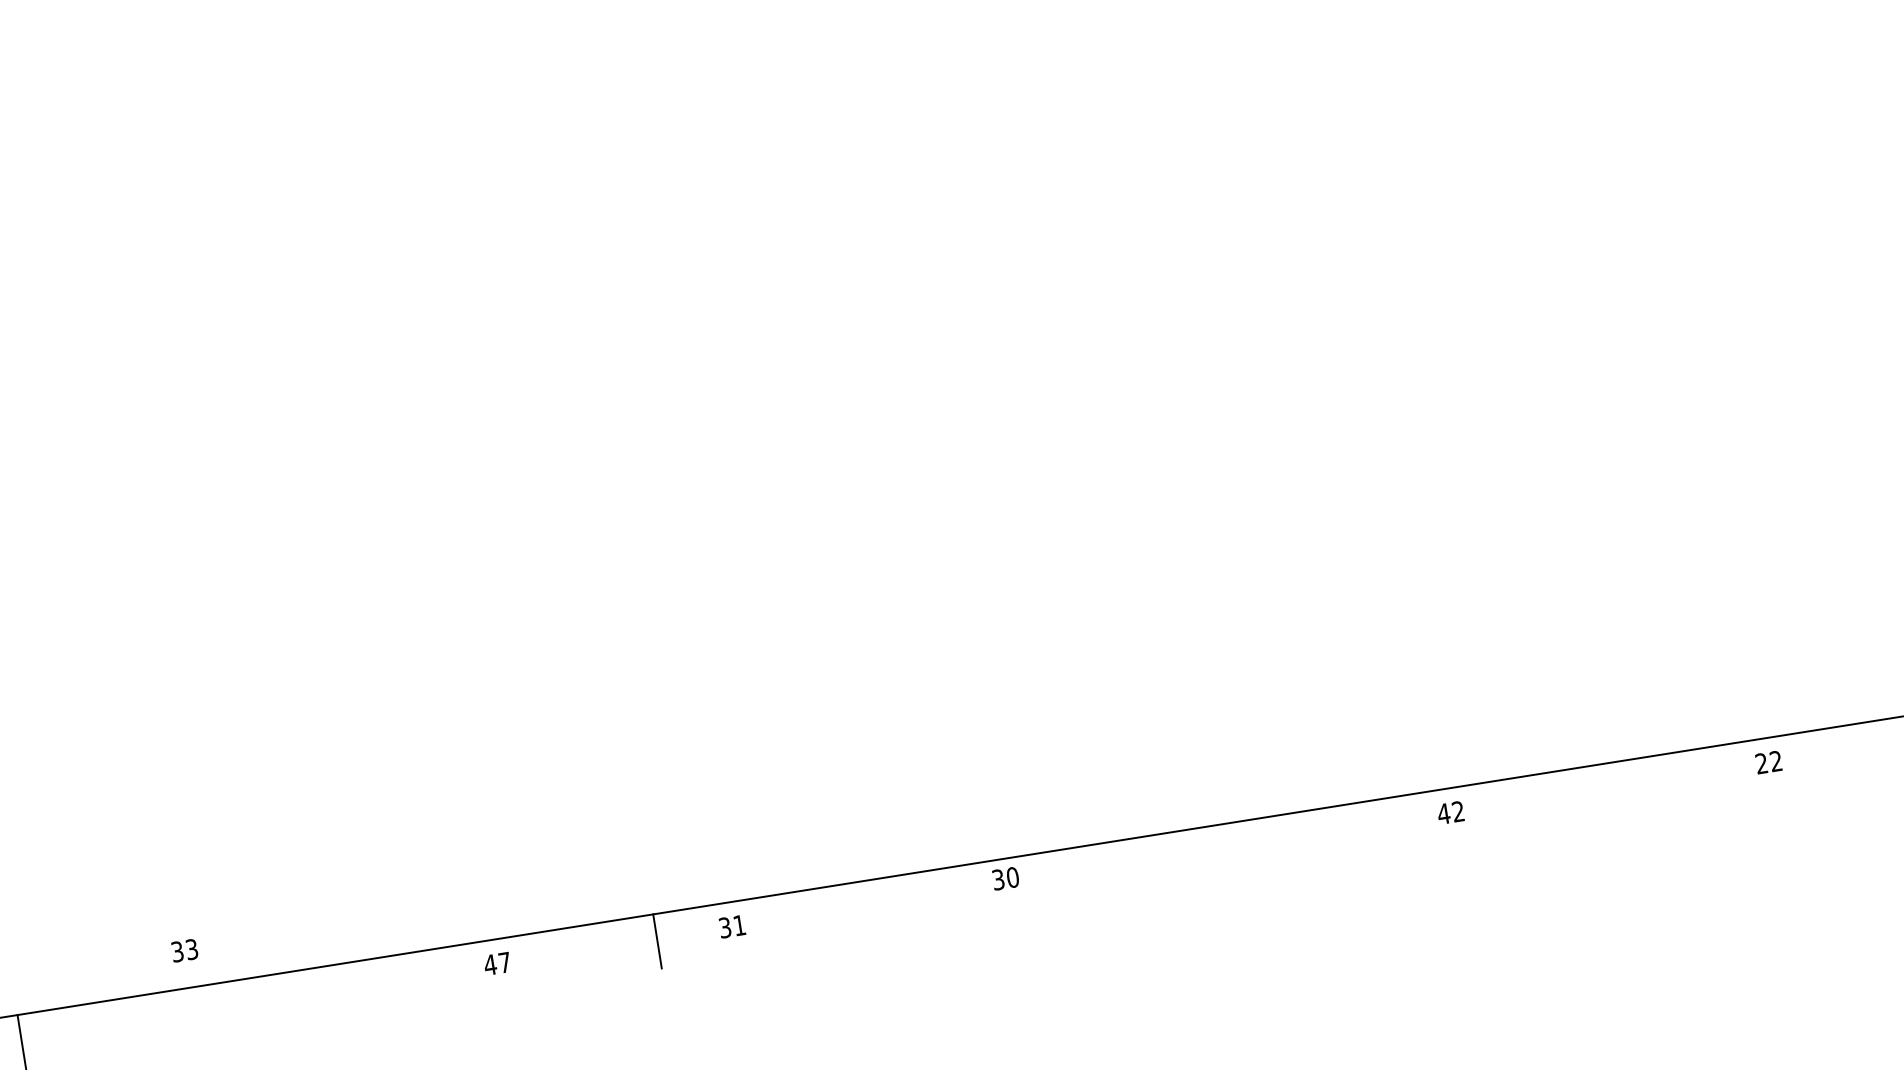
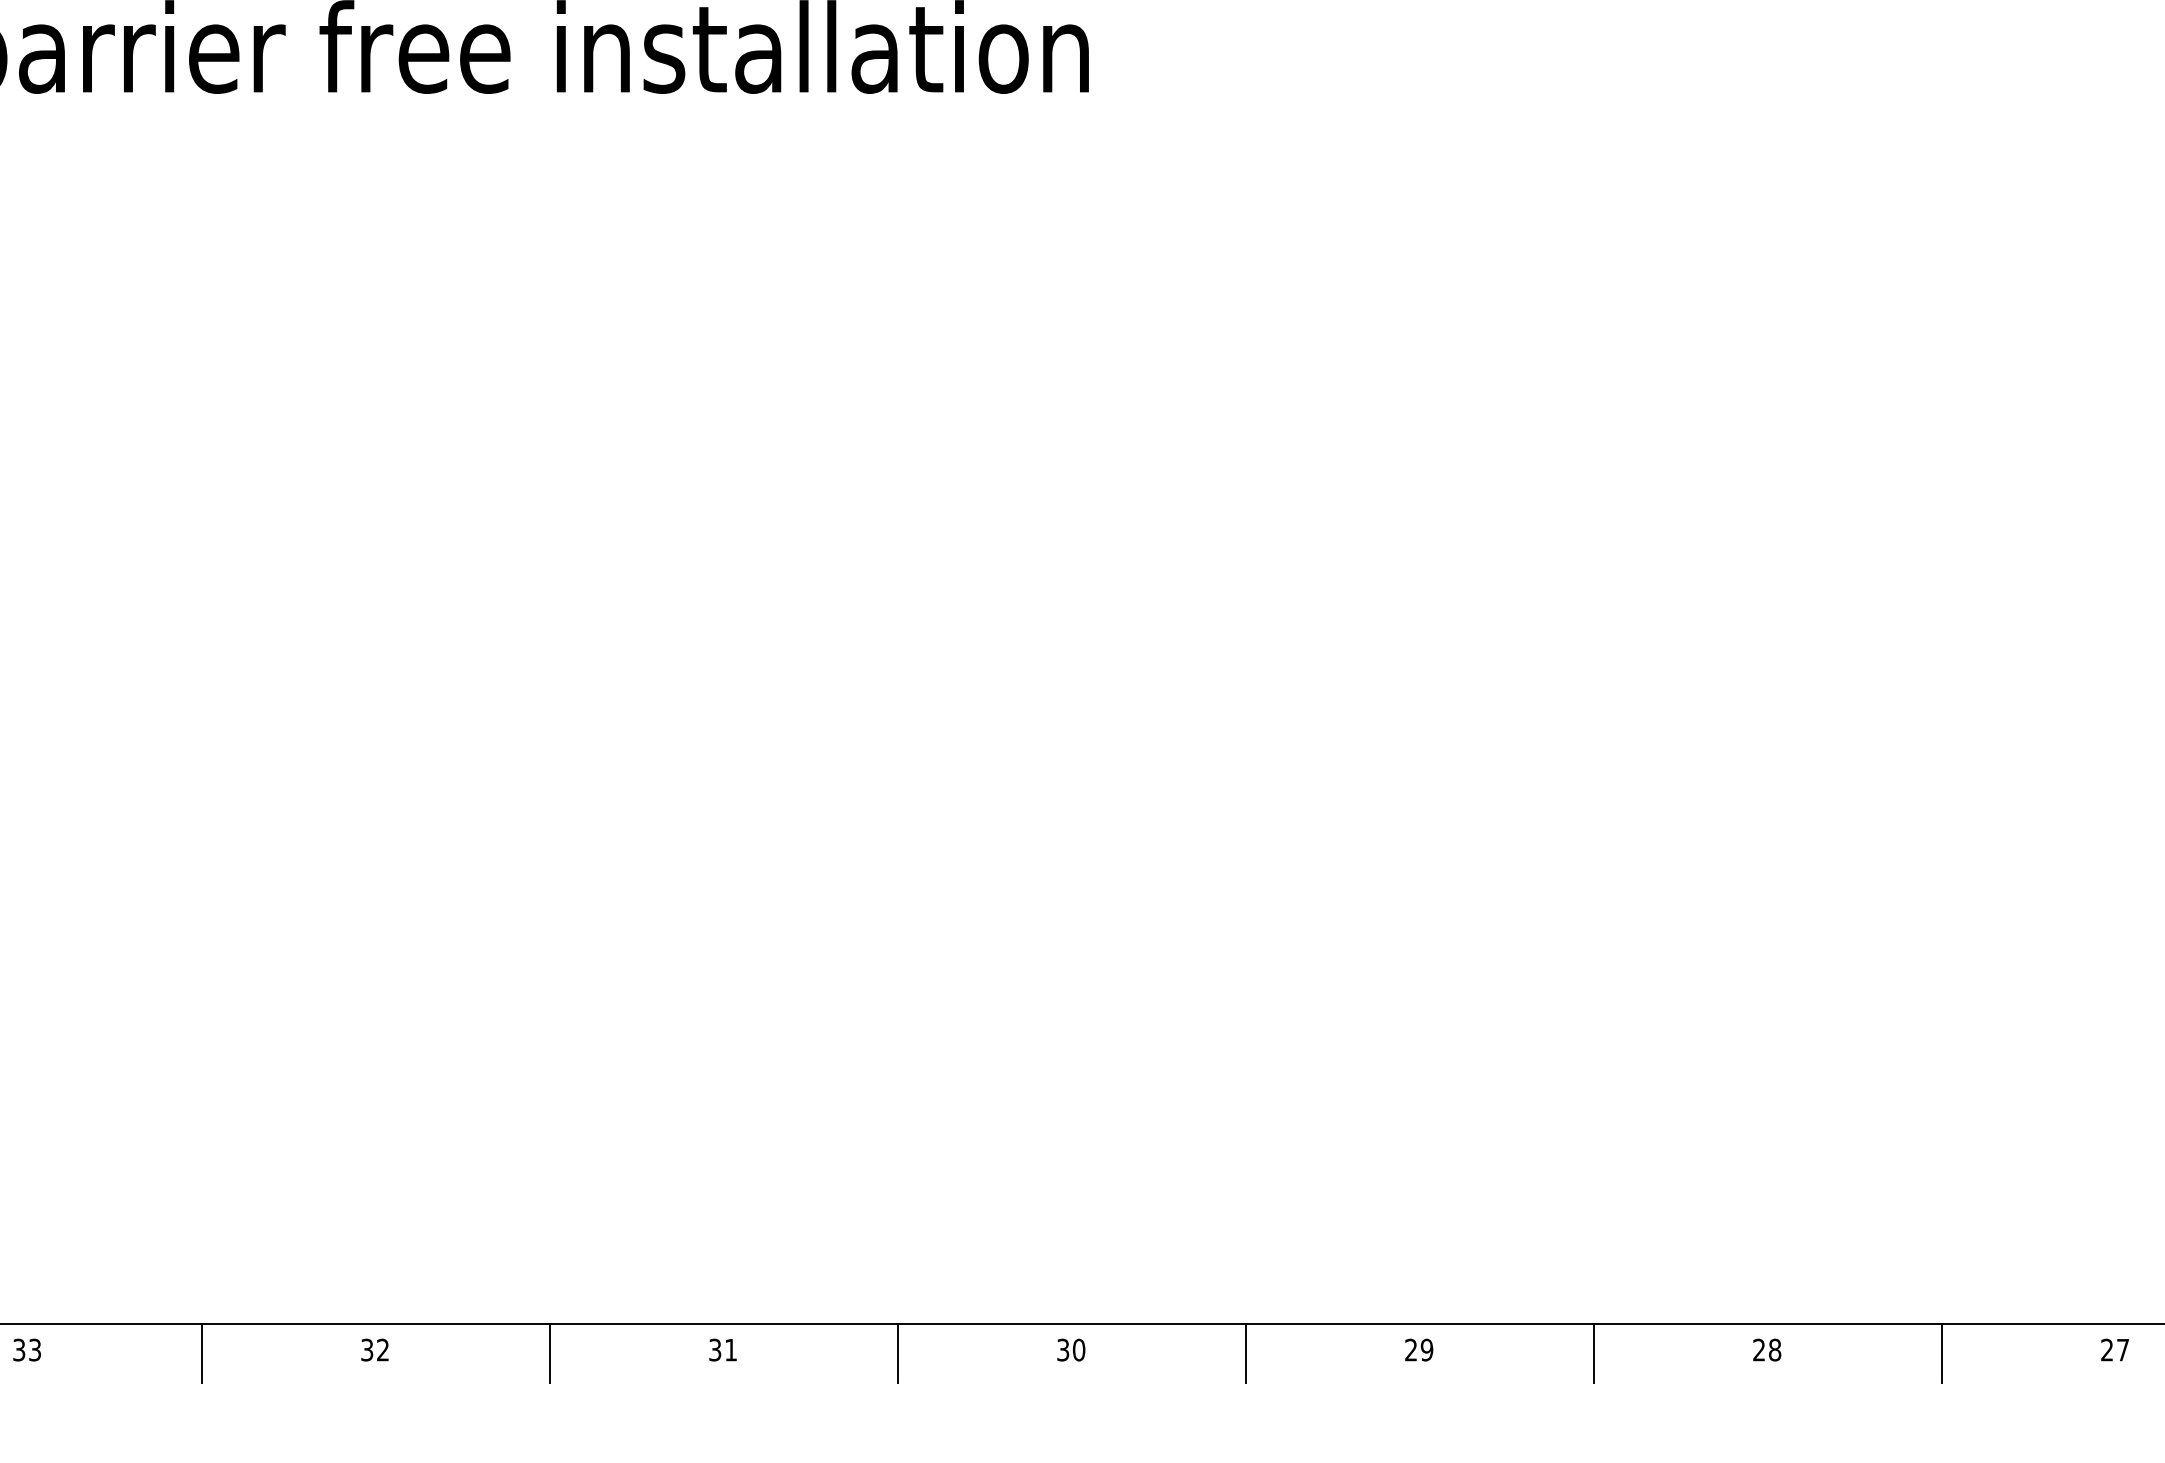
text: (1776, 760) -> (1775, 1349), 22 -> 28
line: (1610, 789) -> (1593, 1352), added
text: (1450, 812) -> (1418, 1349), 42 -> 29
line: (1292, 840) -> (1245, 1352), added
text: (1005, 878) -> (1071, 1349), moved
line: (975, 890) -> (897, 1352), added
text: (731, 926) -> (722, 1349), moved
text: (184, 950) -> (26, 1349), moved
text: (496, 963) -> (374, 1349), 47 -> 32
line: (339, 991) -> (201, 1352), added

